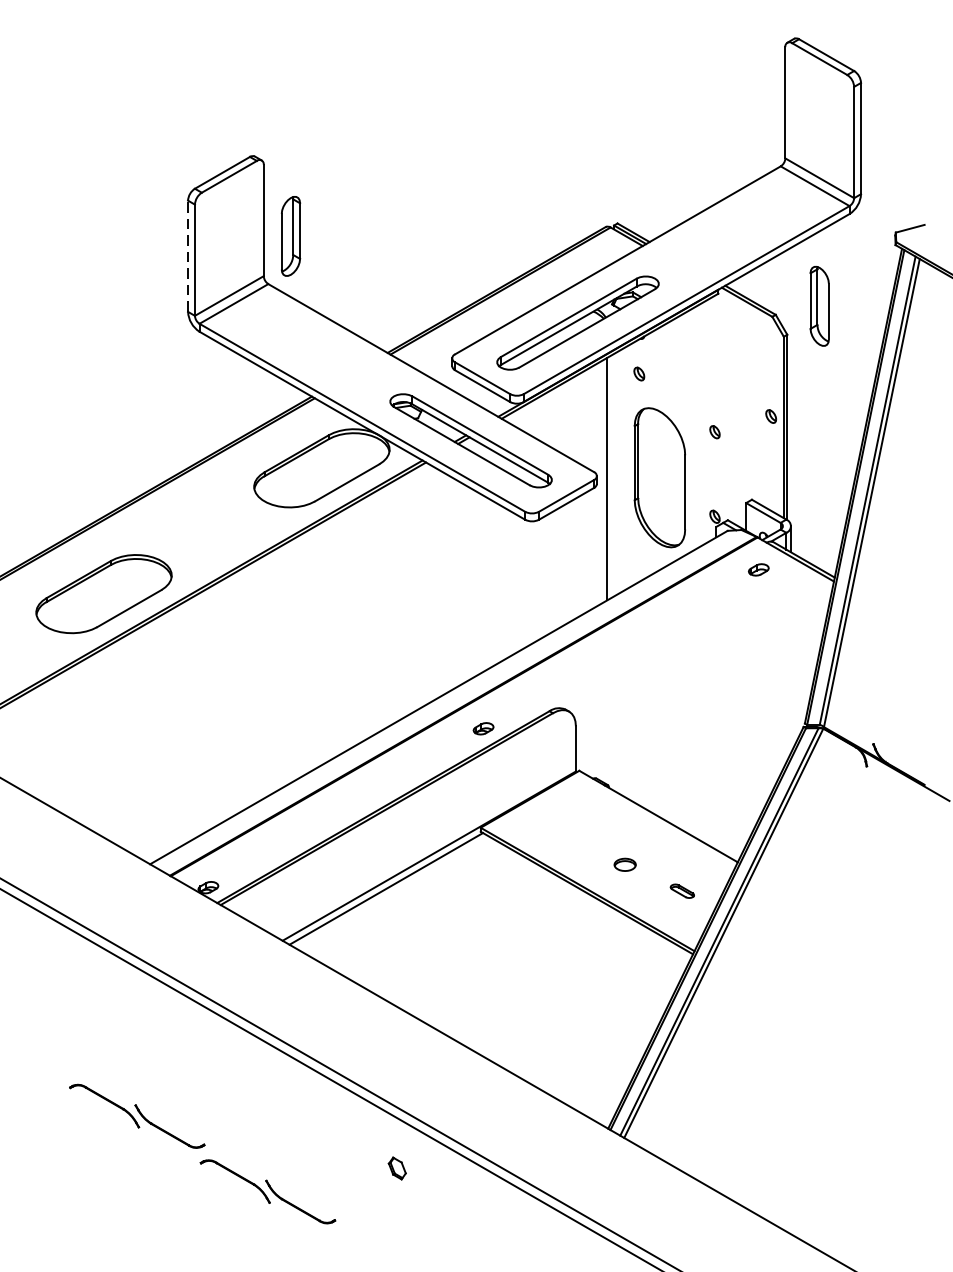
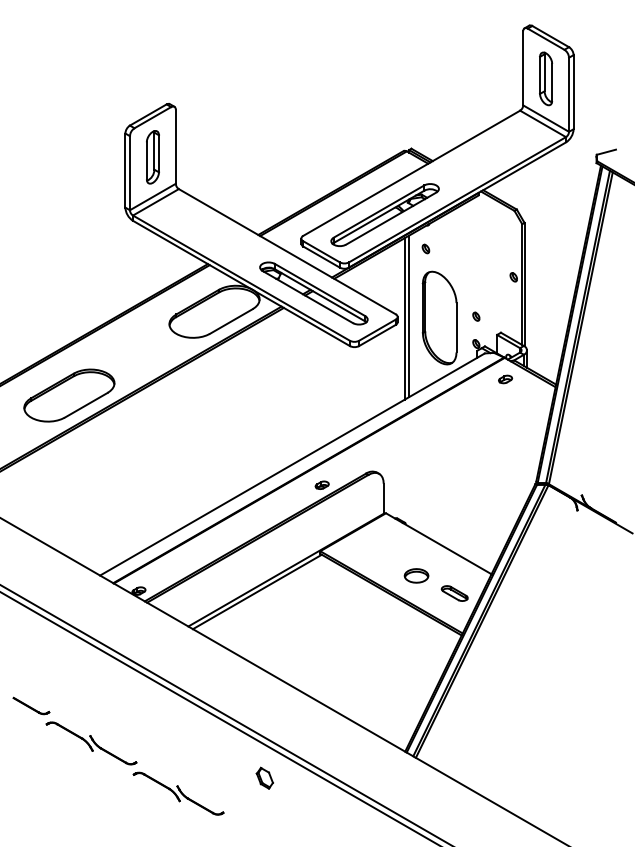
part: (290, 236) -> (152, 157), moved
line: (188, 256) -> (125, 170), dashed -> solid
part: (820, 305) -> (546, 78), moved
part: (715, 431) -> (476, 316), moved
line: (614, 475) -> (409, 316), added
part: (625, 864) -> (416, 575), size x1.67
part: (682, 891) -> (454, 593), size x1.67
part: (47, 1059) -> (31, 705), added
part: (396, 1167) -> (264, 777), size x1.43

